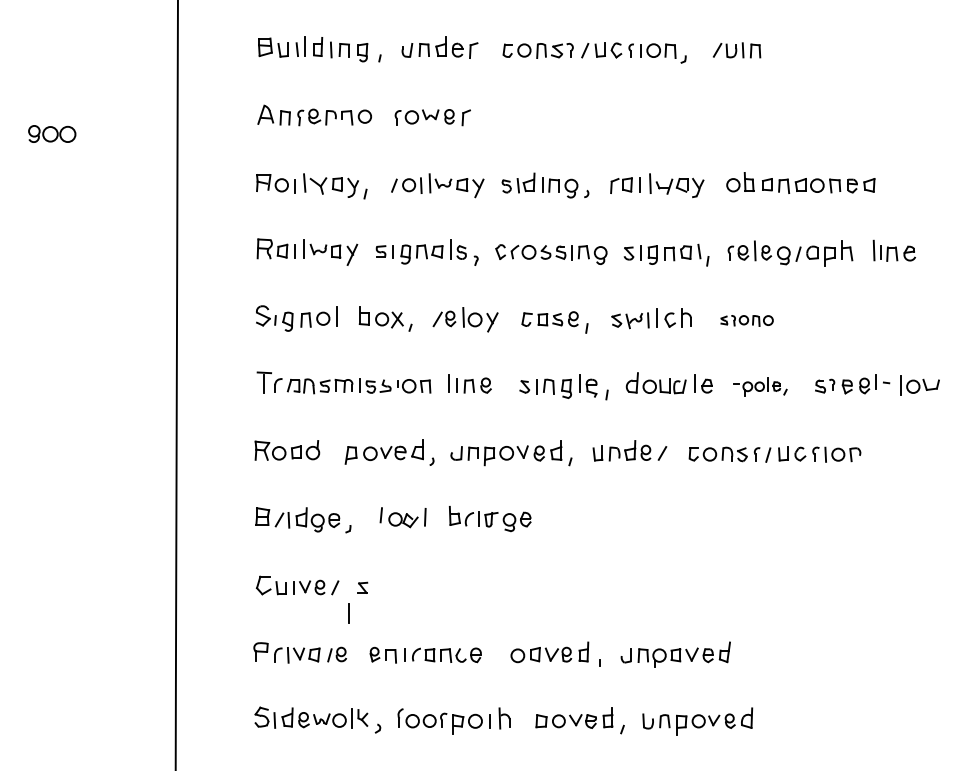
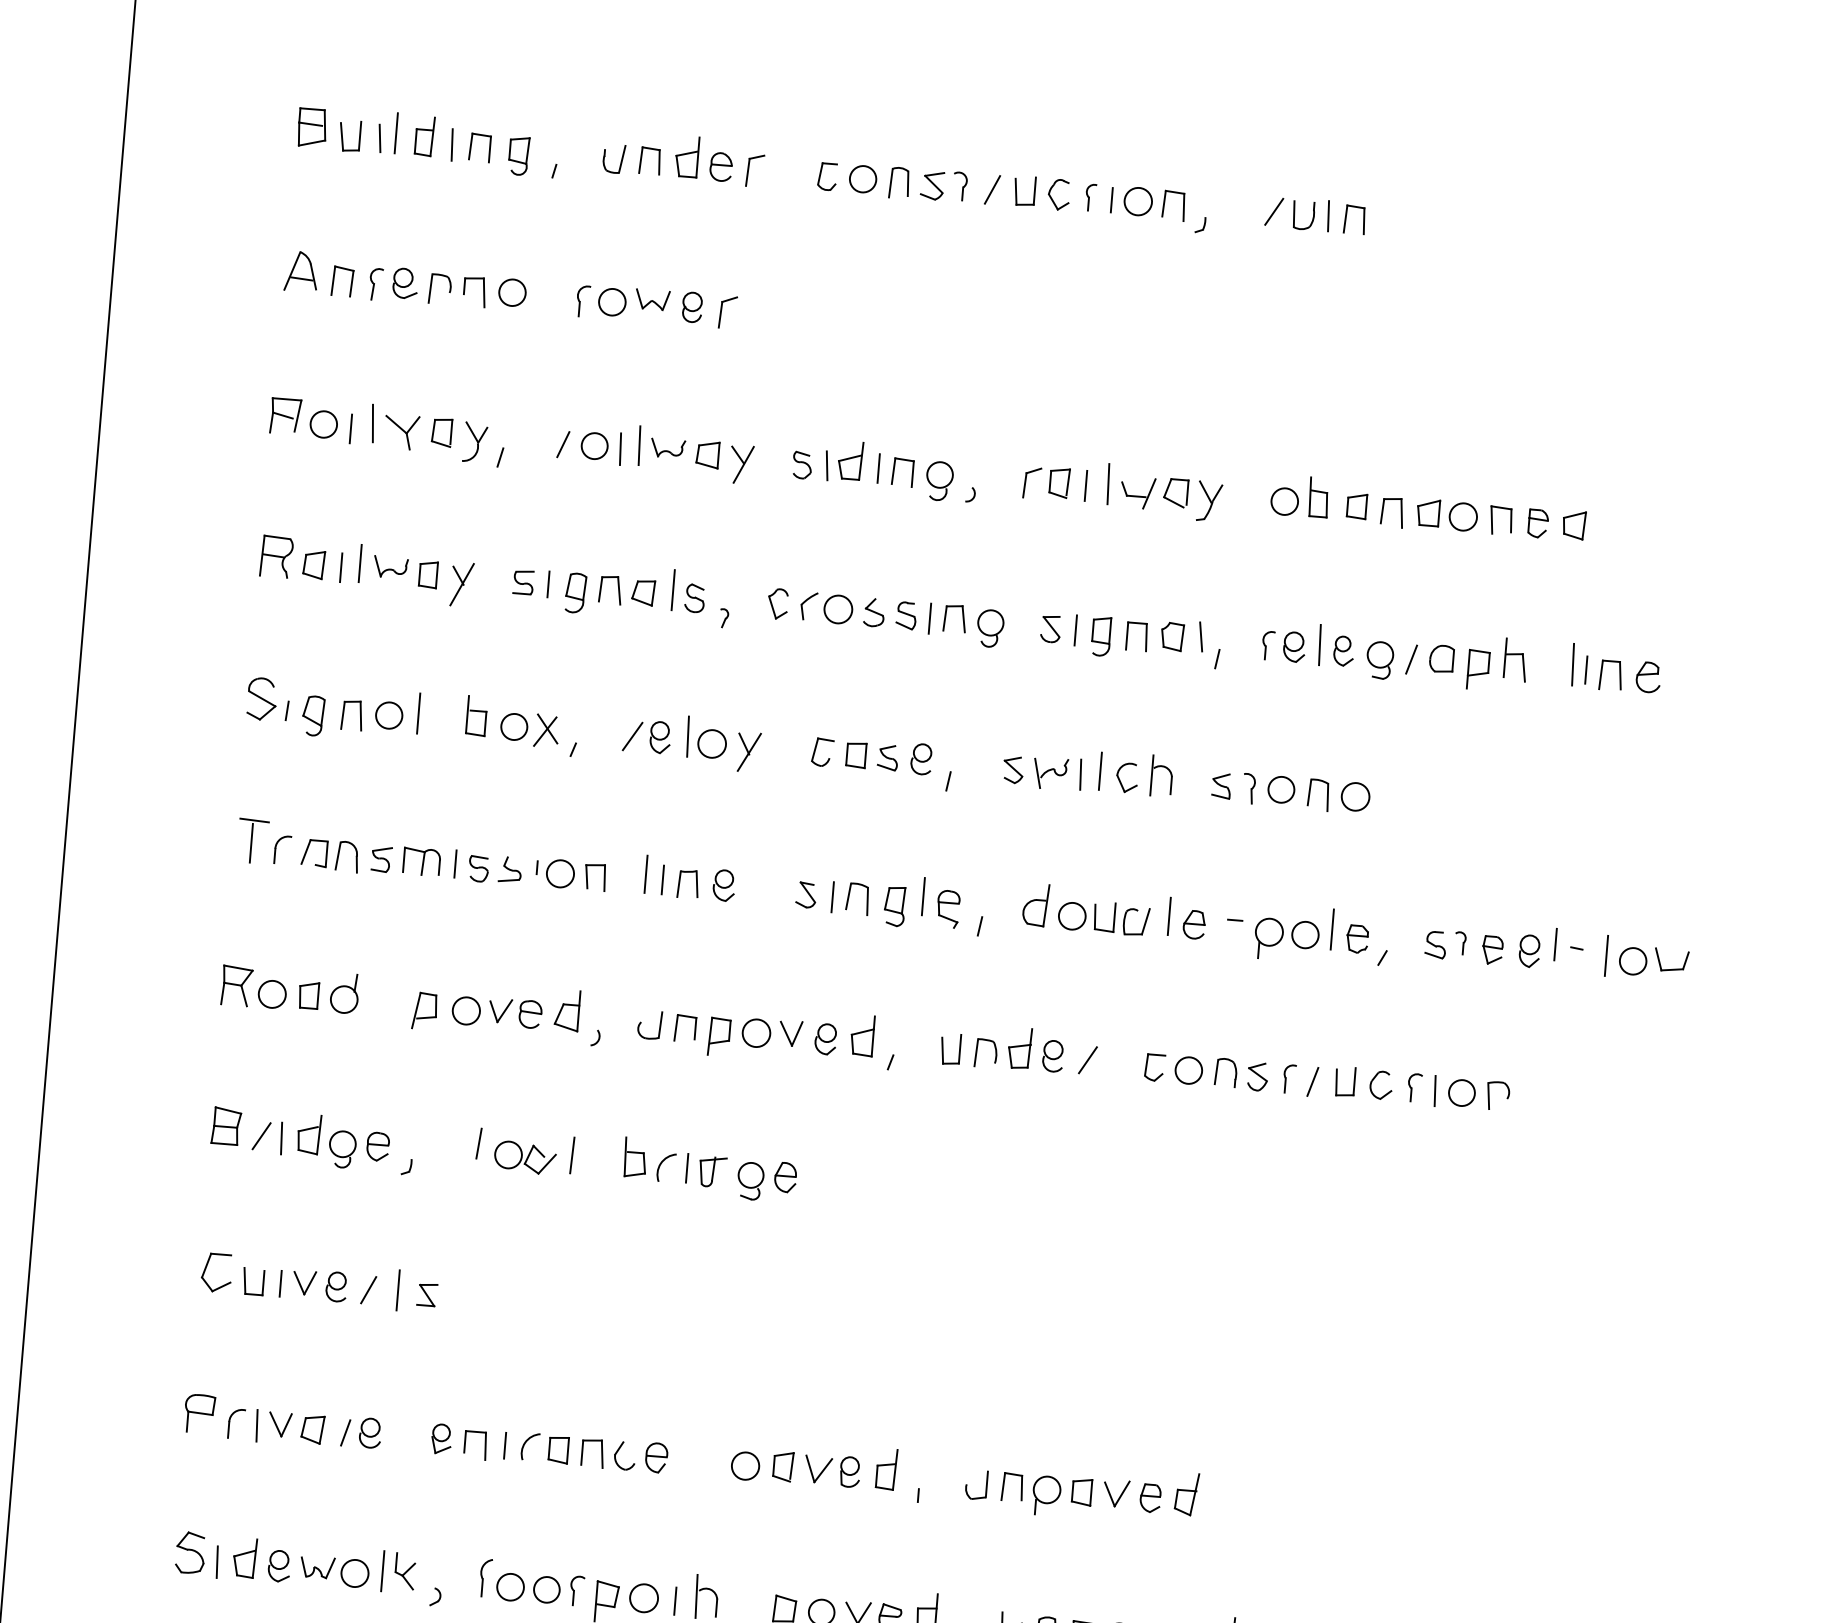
part: (746, 320) -> (1289, 791), size x1.43
part: (760, 386) -> (1307, 934), size x1.43
line: (348, 613) -> (396, 1289), moved

